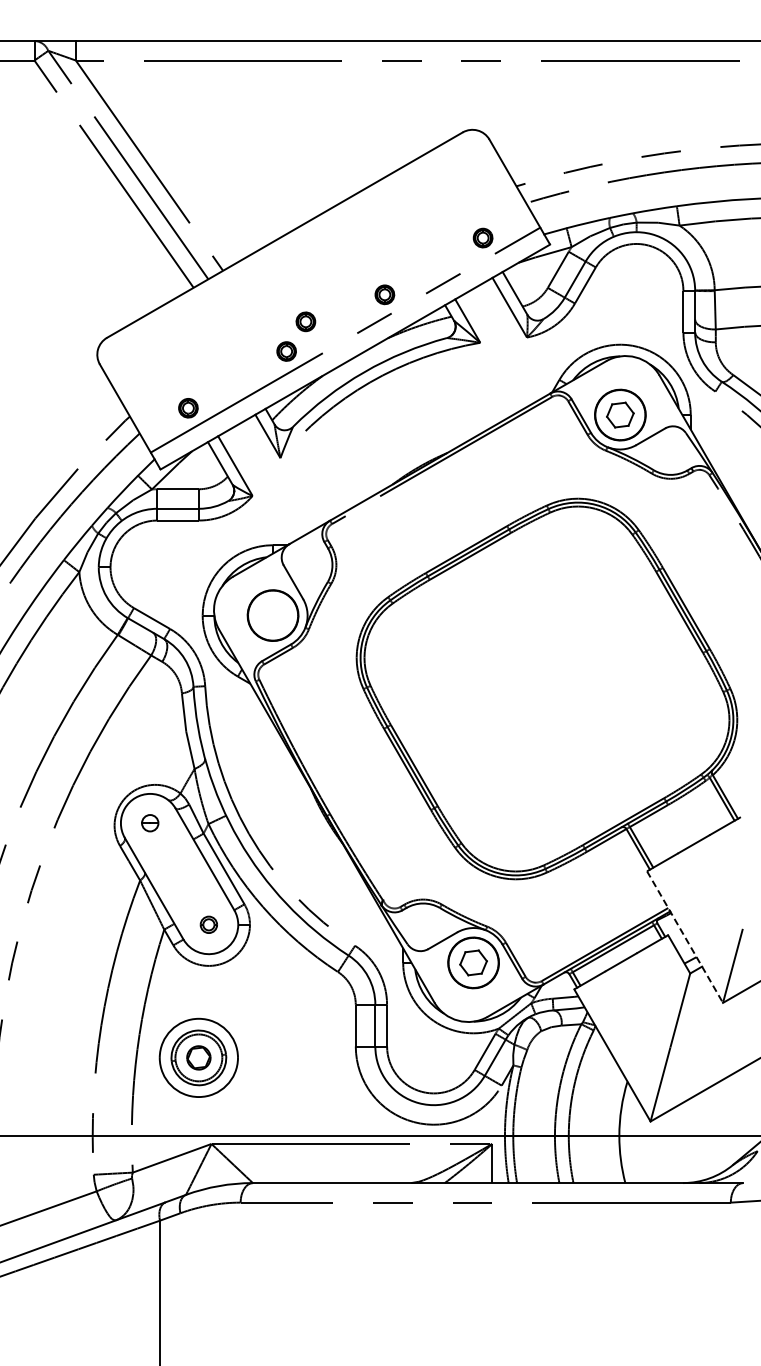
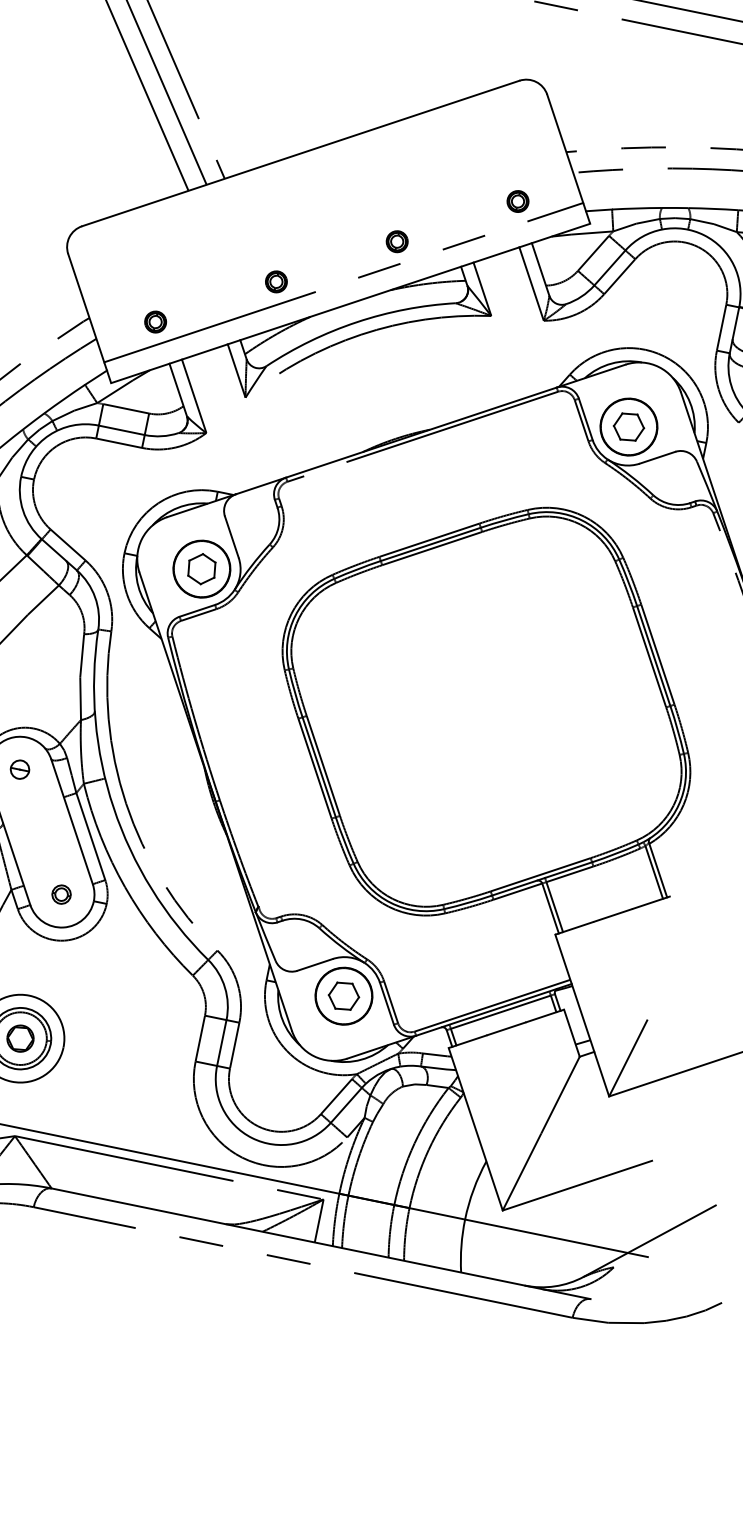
part: (305, 321) -> (303, 253), removed
part: (272, 615) -> (201, 568), added
line: (685, 937) -> (582, 1016), dashed -> solid

